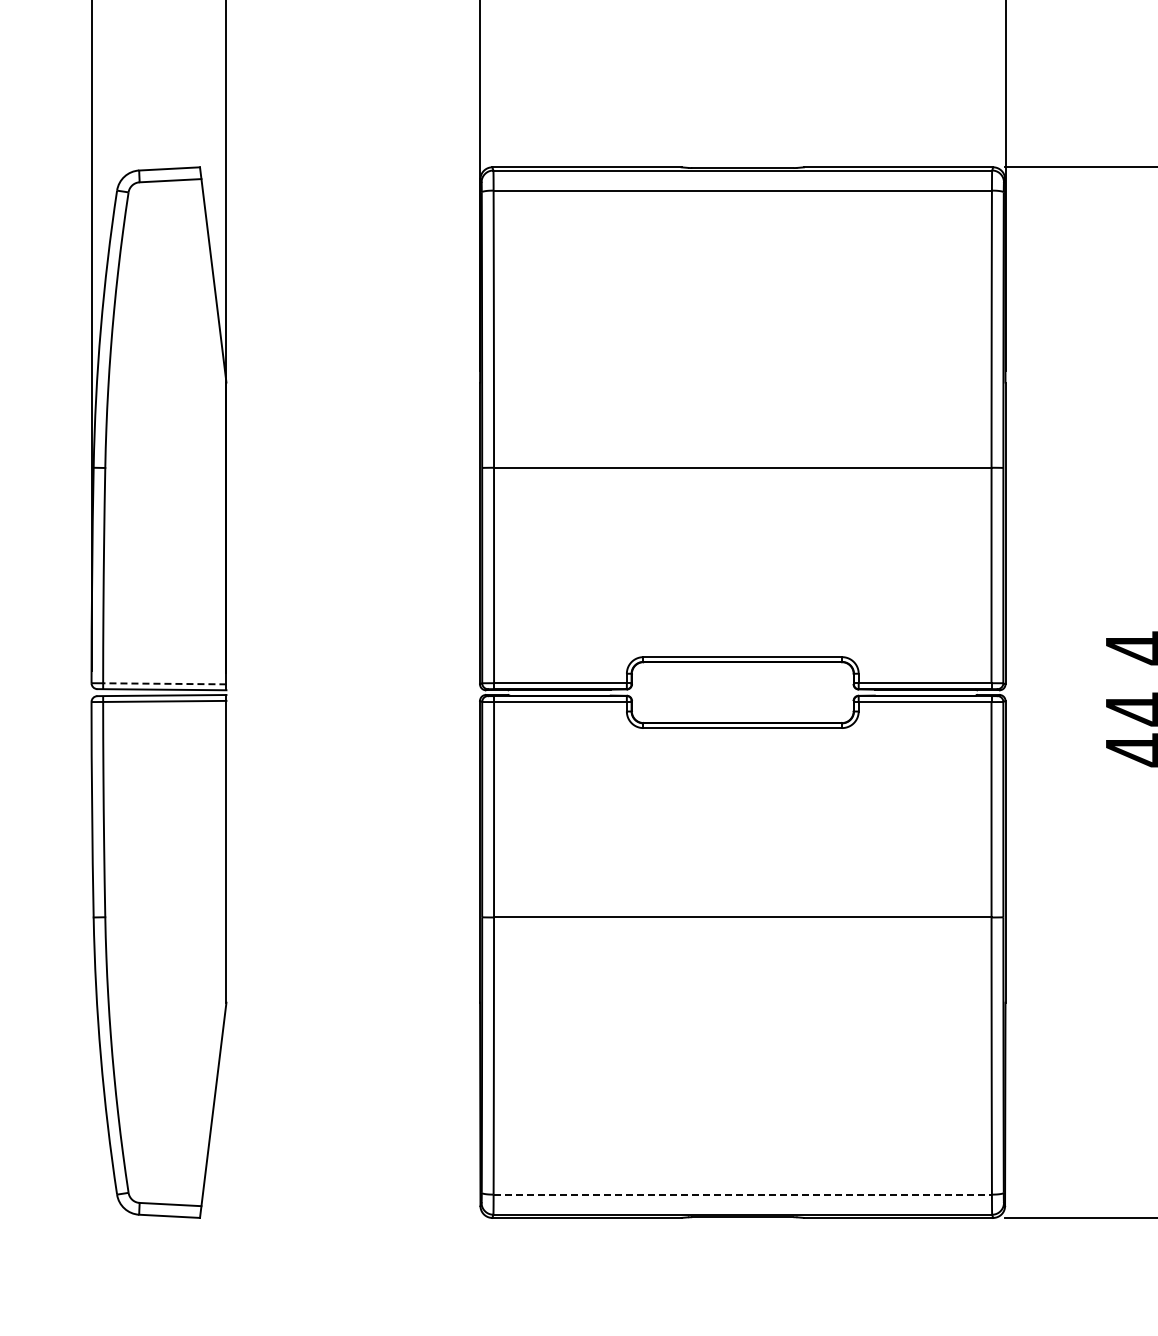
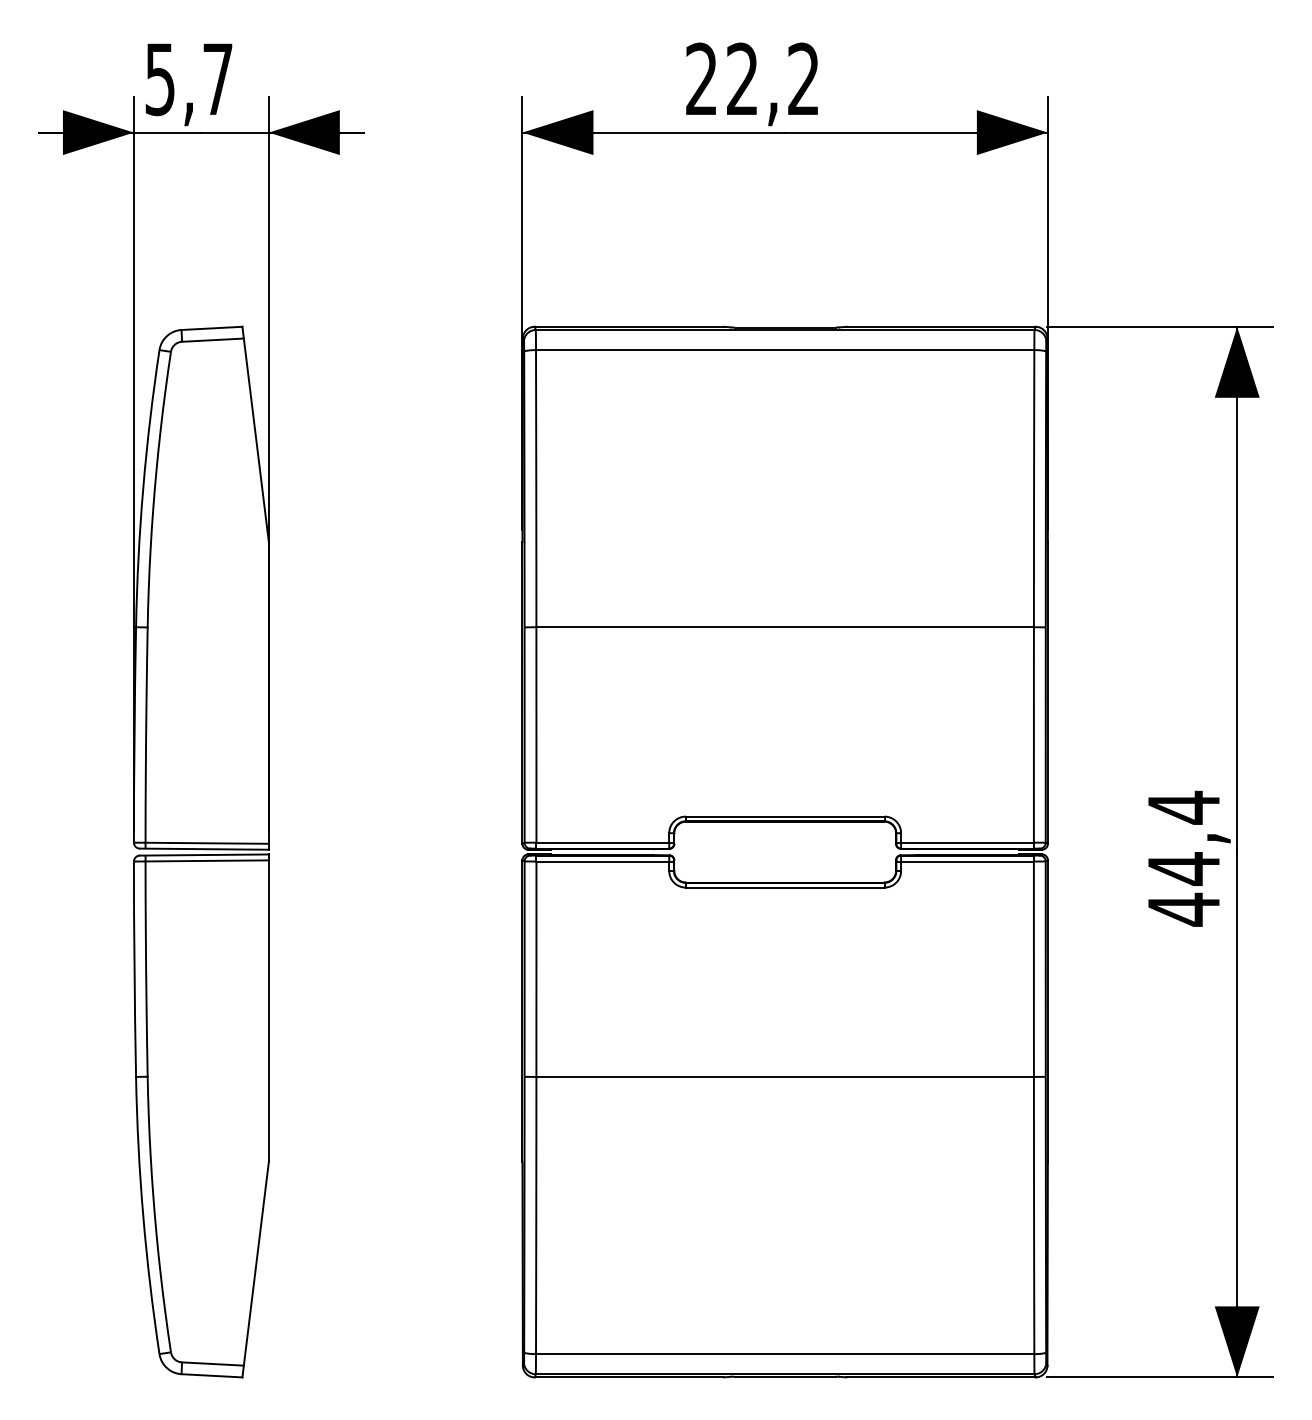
line: (165, 684) -> (207, 843), dashed -> solid
line: (743, 1195) -> (785, 1354), dashed -> solid

